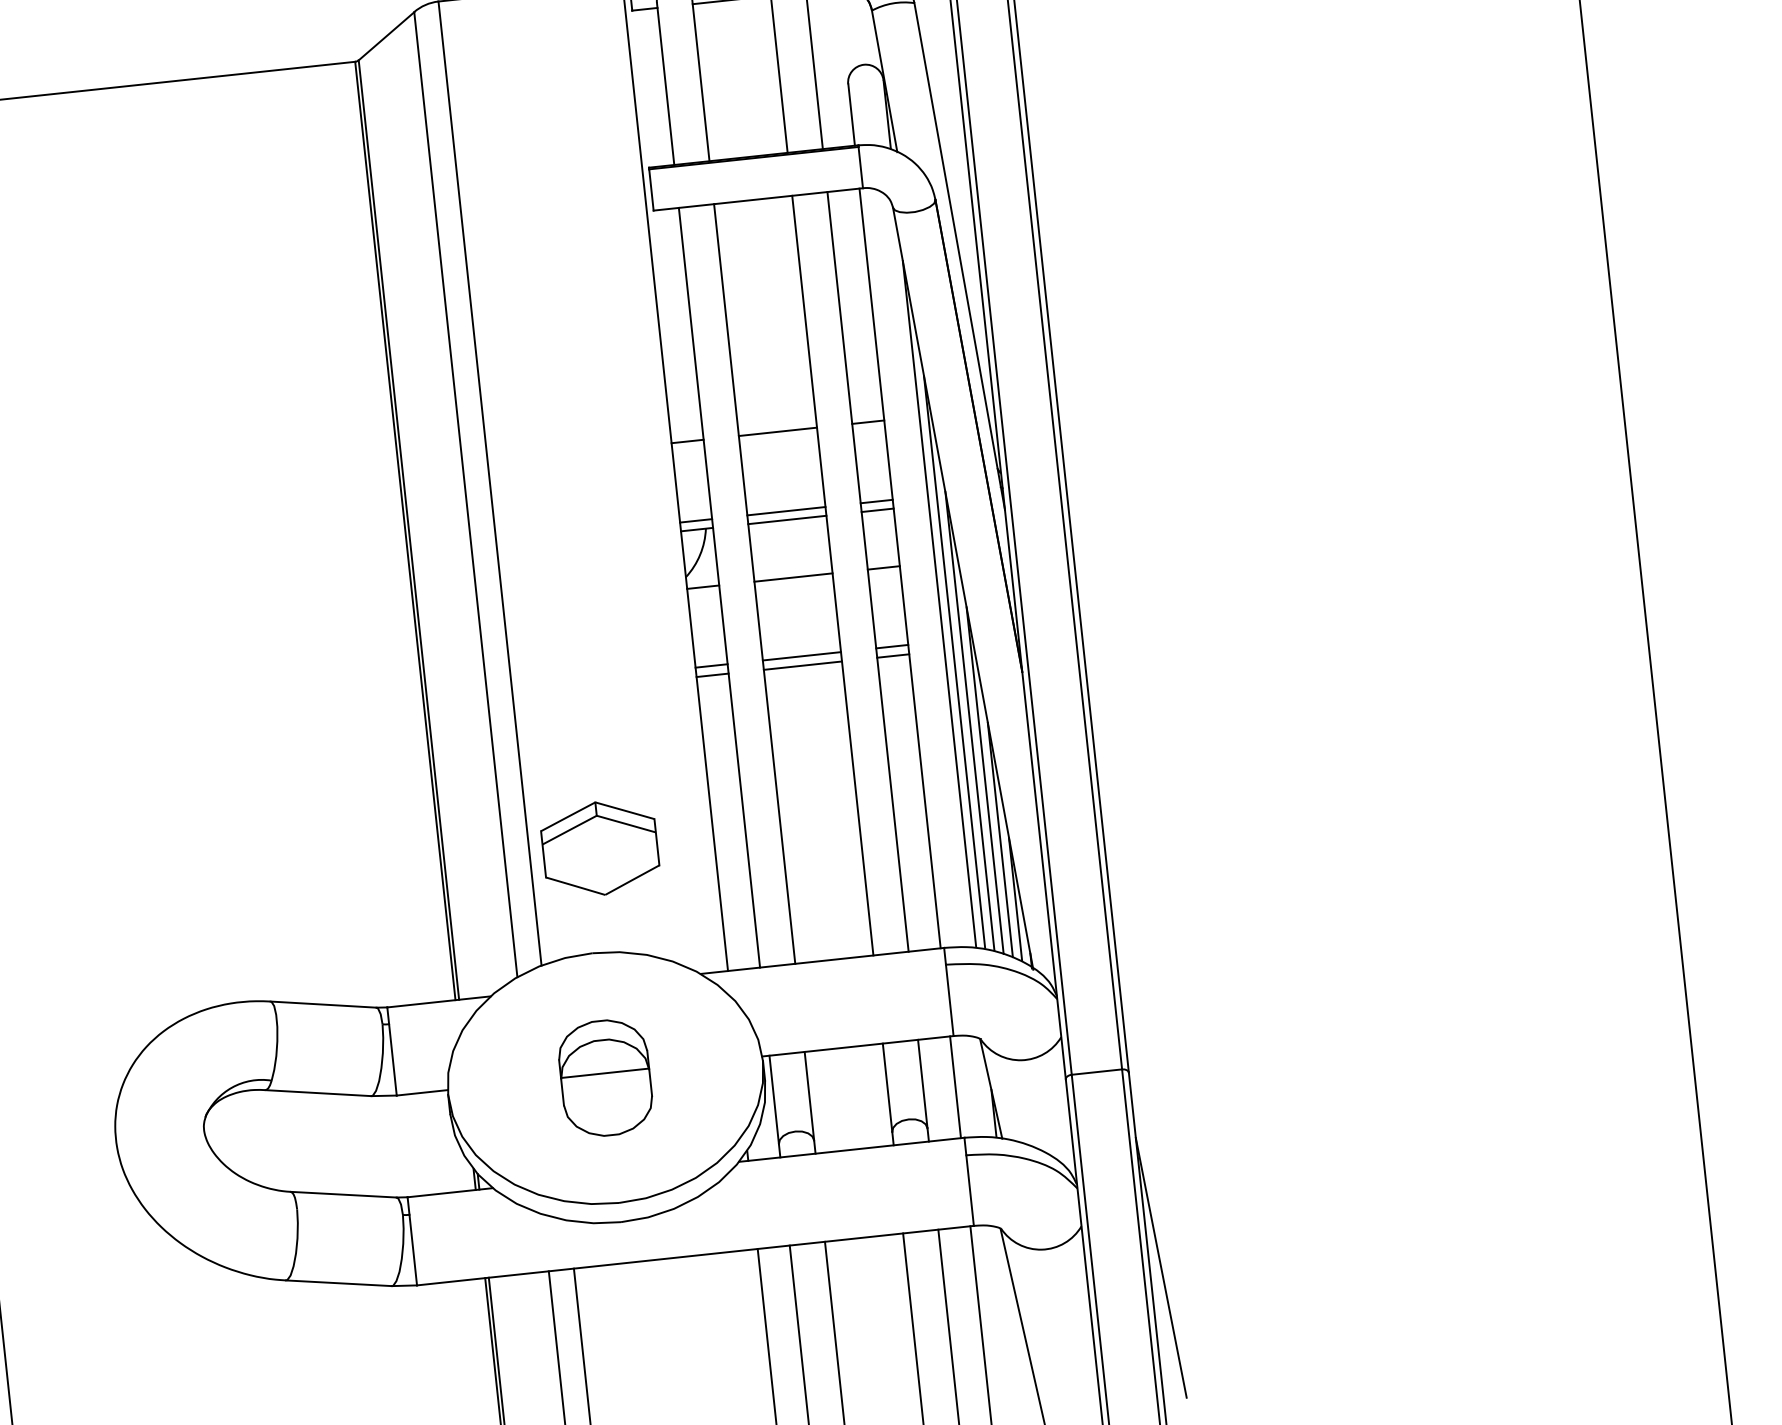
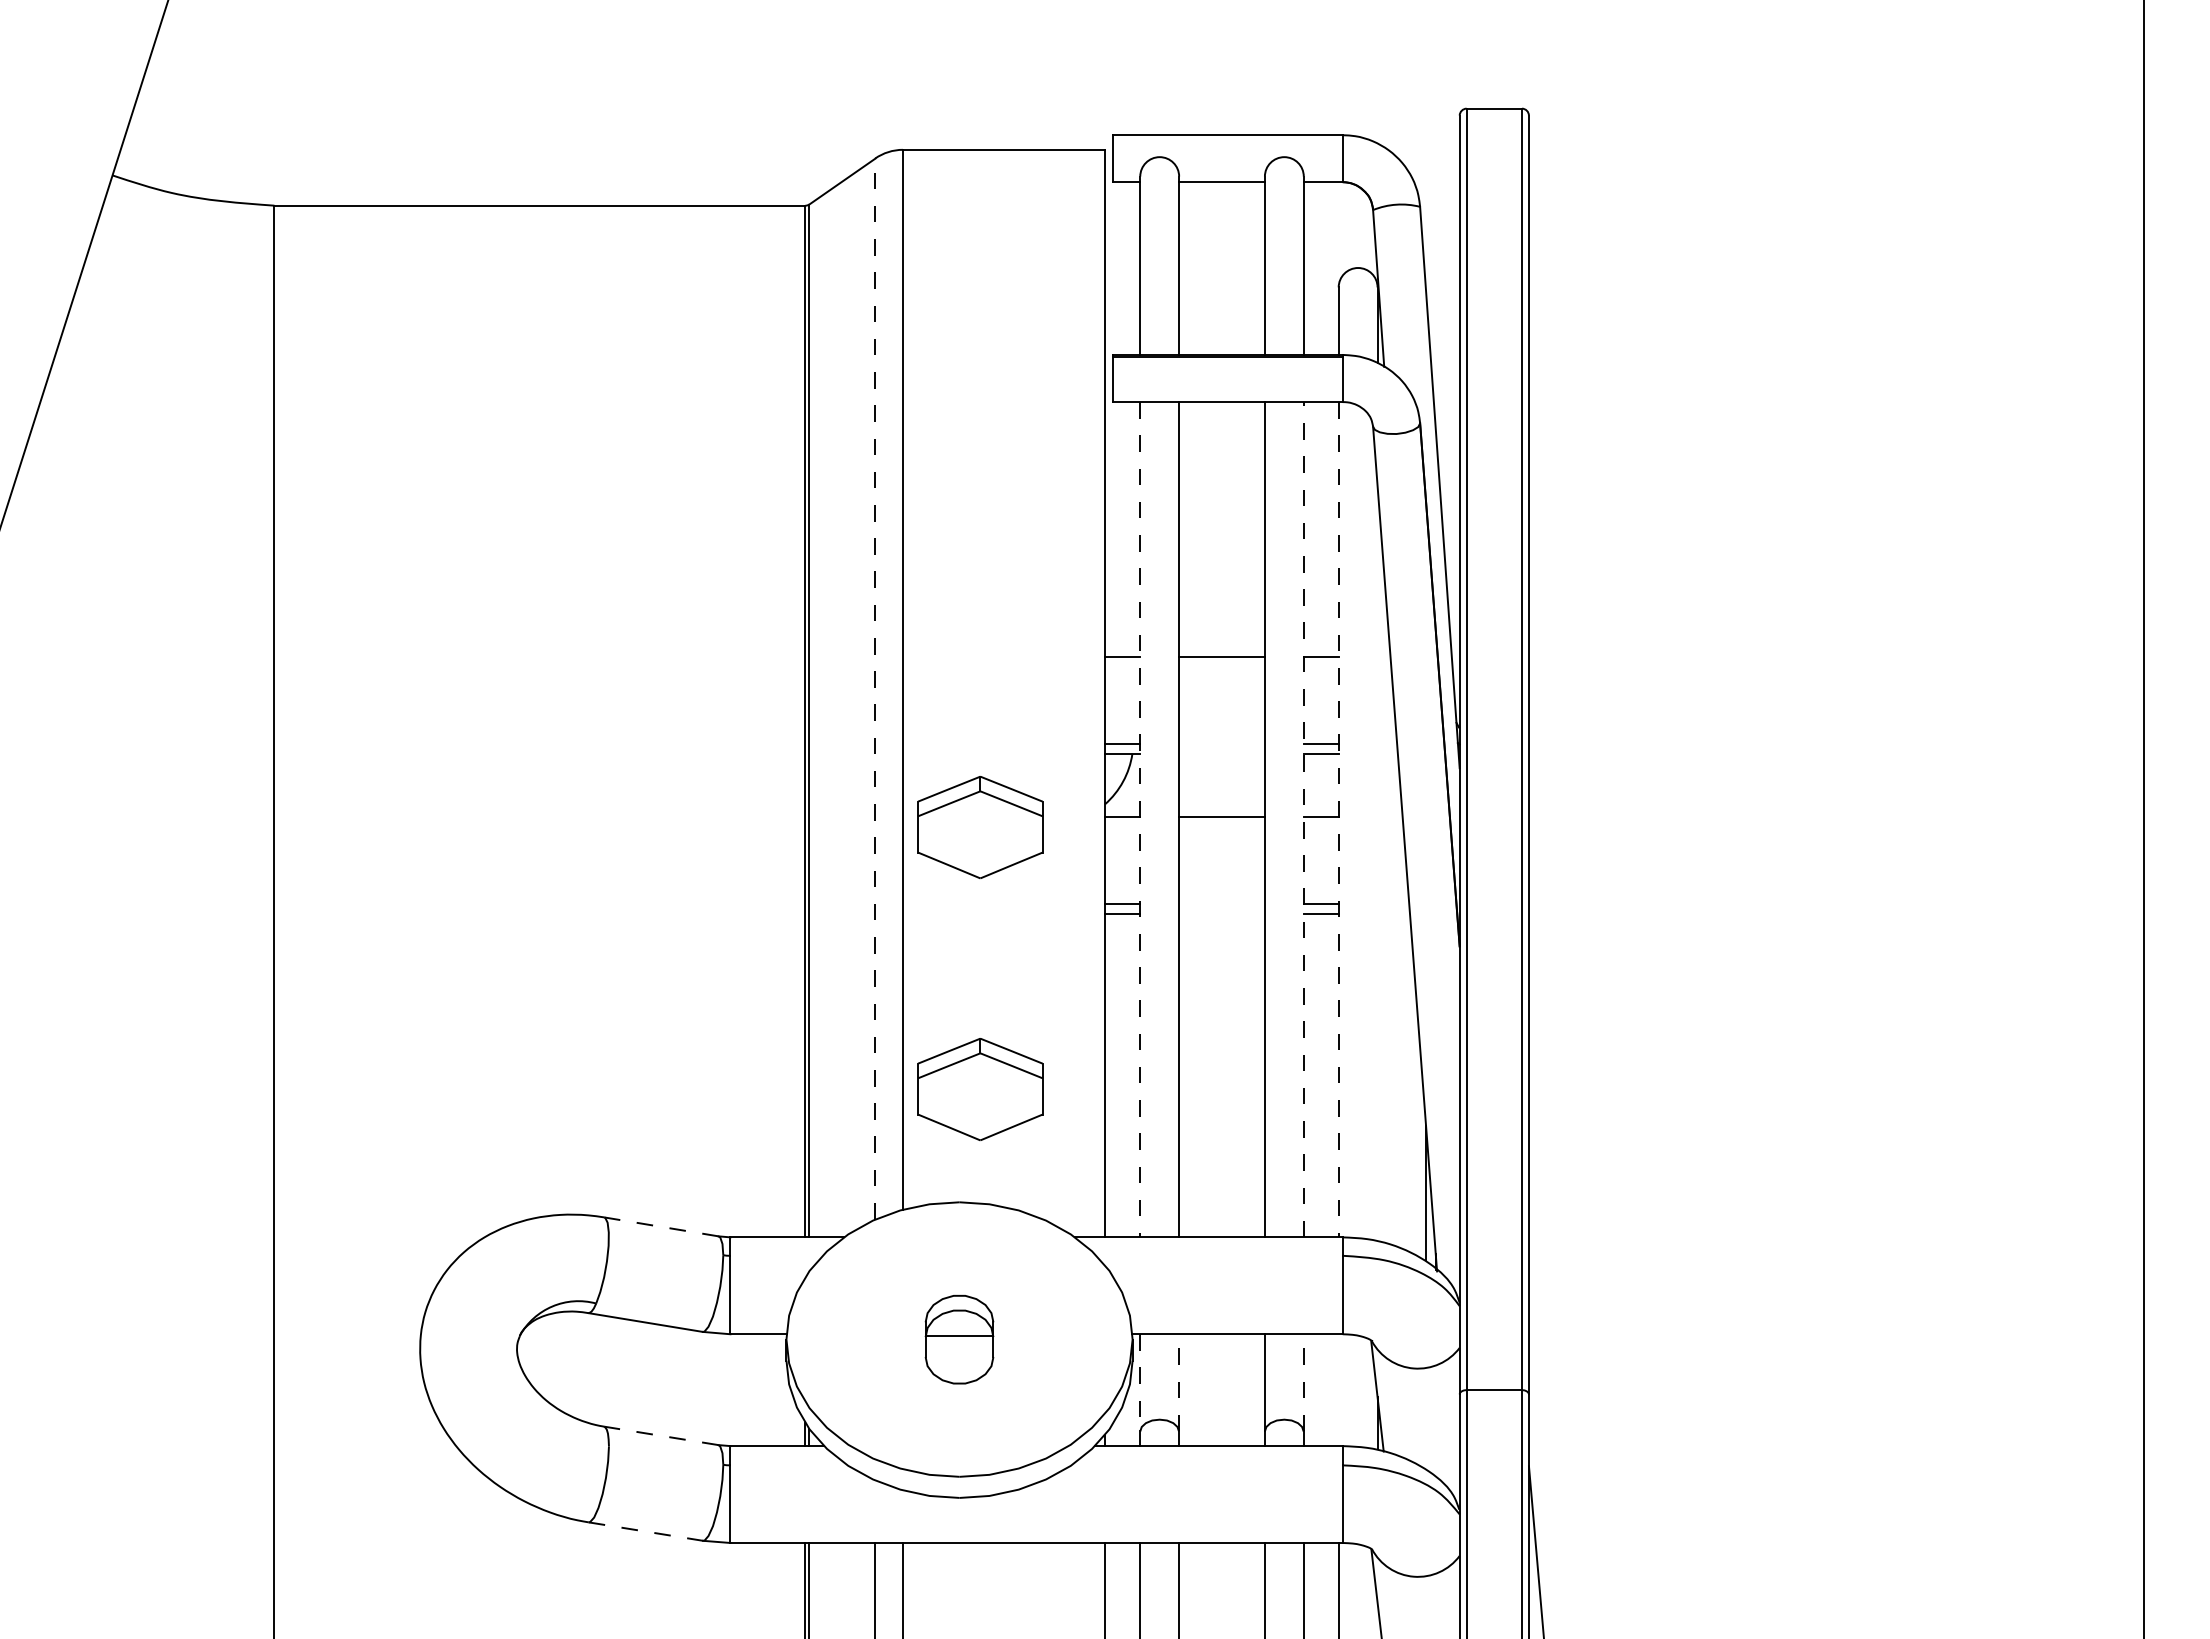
line: (465, 494) -> (875, 688), solid -> dashed
line: (786, 511) -> (1221, 744), removed
line: (786, 519) -> (1221, 753), removed
line: (899, 568) -> (1338, 819), solid -> dashed
line: (867, 571) -> (1303, 819), solid -> dashed
line: (719, 587) -> (1140, 819), solid -> dashed
line: (939, 603) -> (1377, 862), removed
part: (574, 610) -> (980, 827), added
line: (801, 656) -> (1221, 903), removed
line: (954, 661) -> (1387, 927), removed
line: (802, 666) -> (1221, 914), removed
line: (970, 720) -> (1397, 993), removed
line: (984, 779) -> (1406, 1059), removed
line: (1000, 839) -> (1416, 1126), removed
line: (323, 1004) -> (661, 1226), solid -> dashed
part: (605, 1078) -> (959, 1339), size x0.7
line: (922, 1083) -> (1303, 1382), solid -> dashed
line: (955, 1087) -> (1338, 1390), removed
line: (808, 1095) -> (1178, 1382), solid -> dashed
line: (774, 1099) -> (1140, 1382), solid -> dashed
line: (343, 1194) -> (661, 1435), solid -> dashed
line: (338, 1283) -> (645, 1531), solid -> dashed

